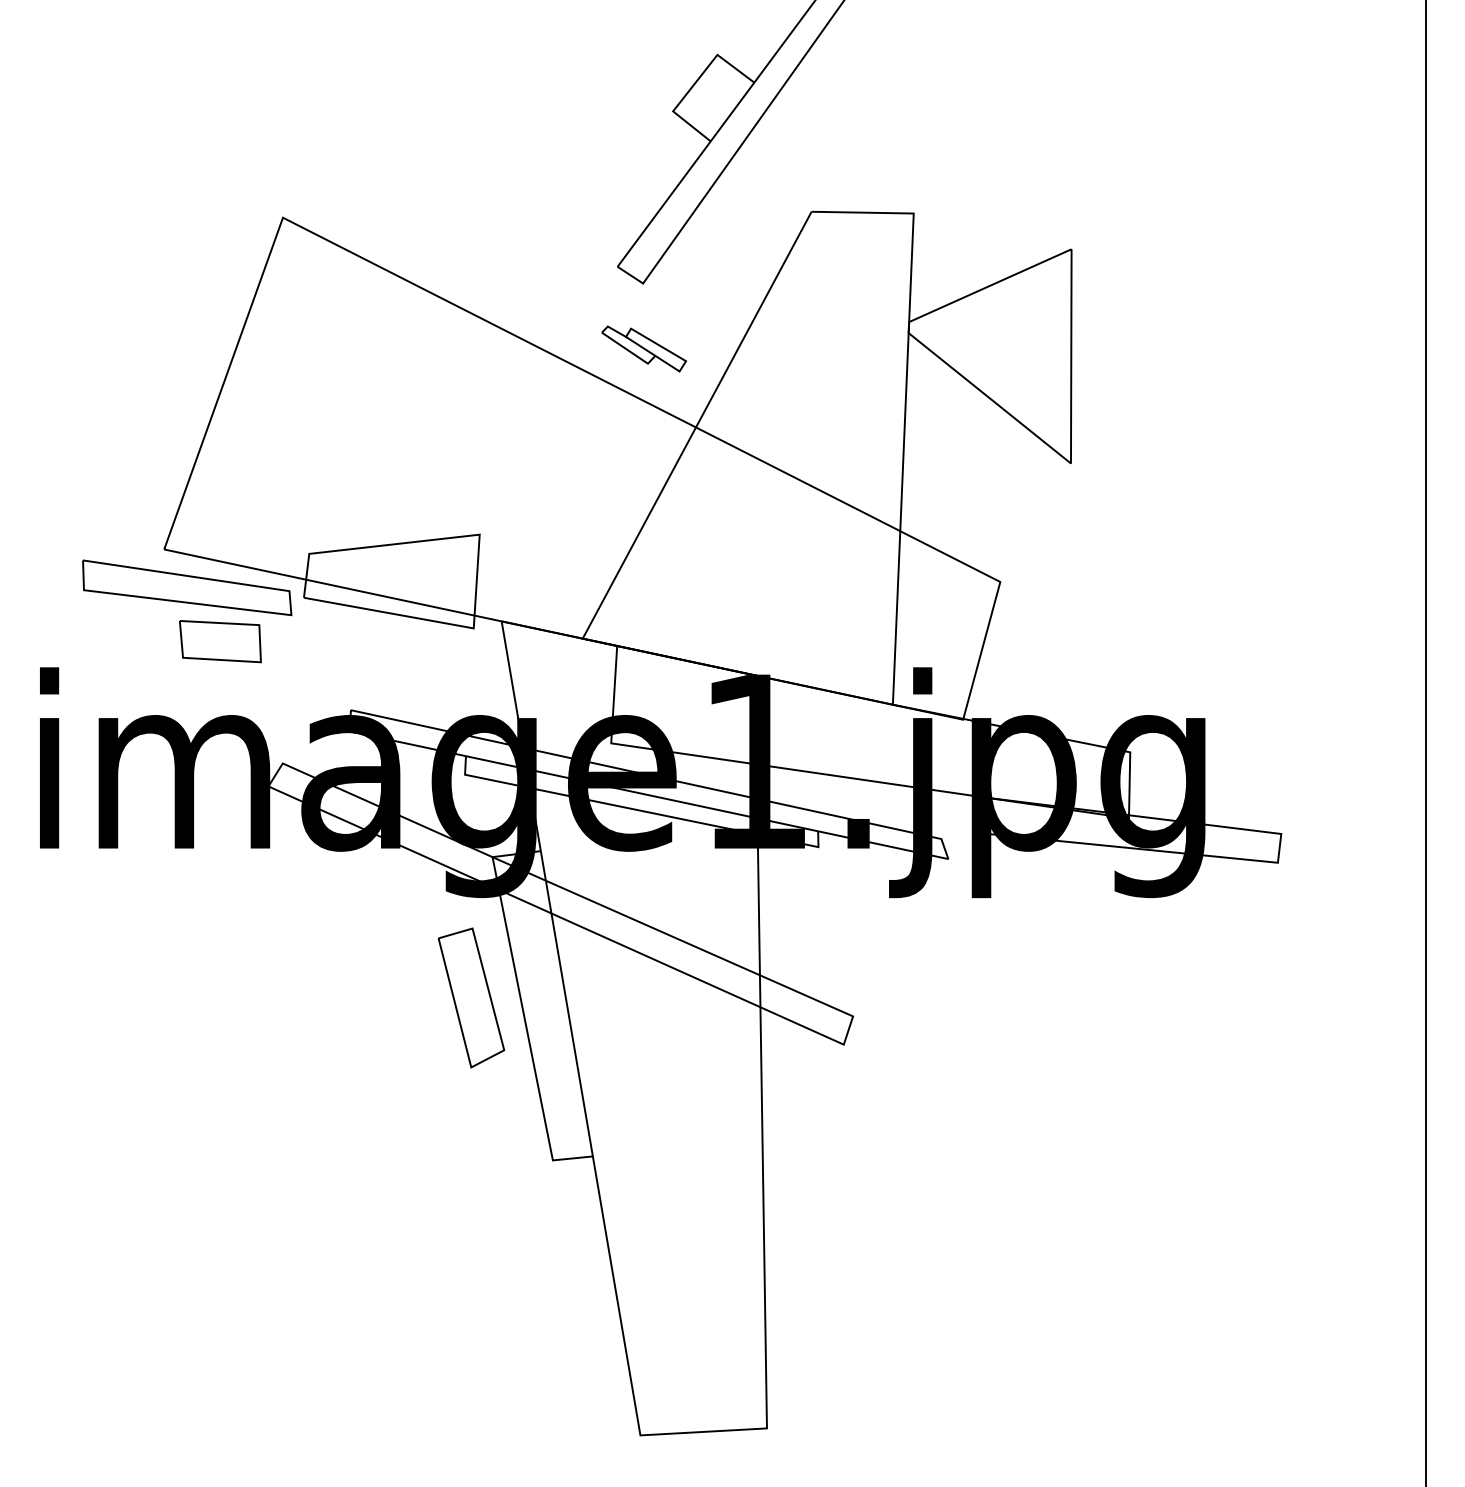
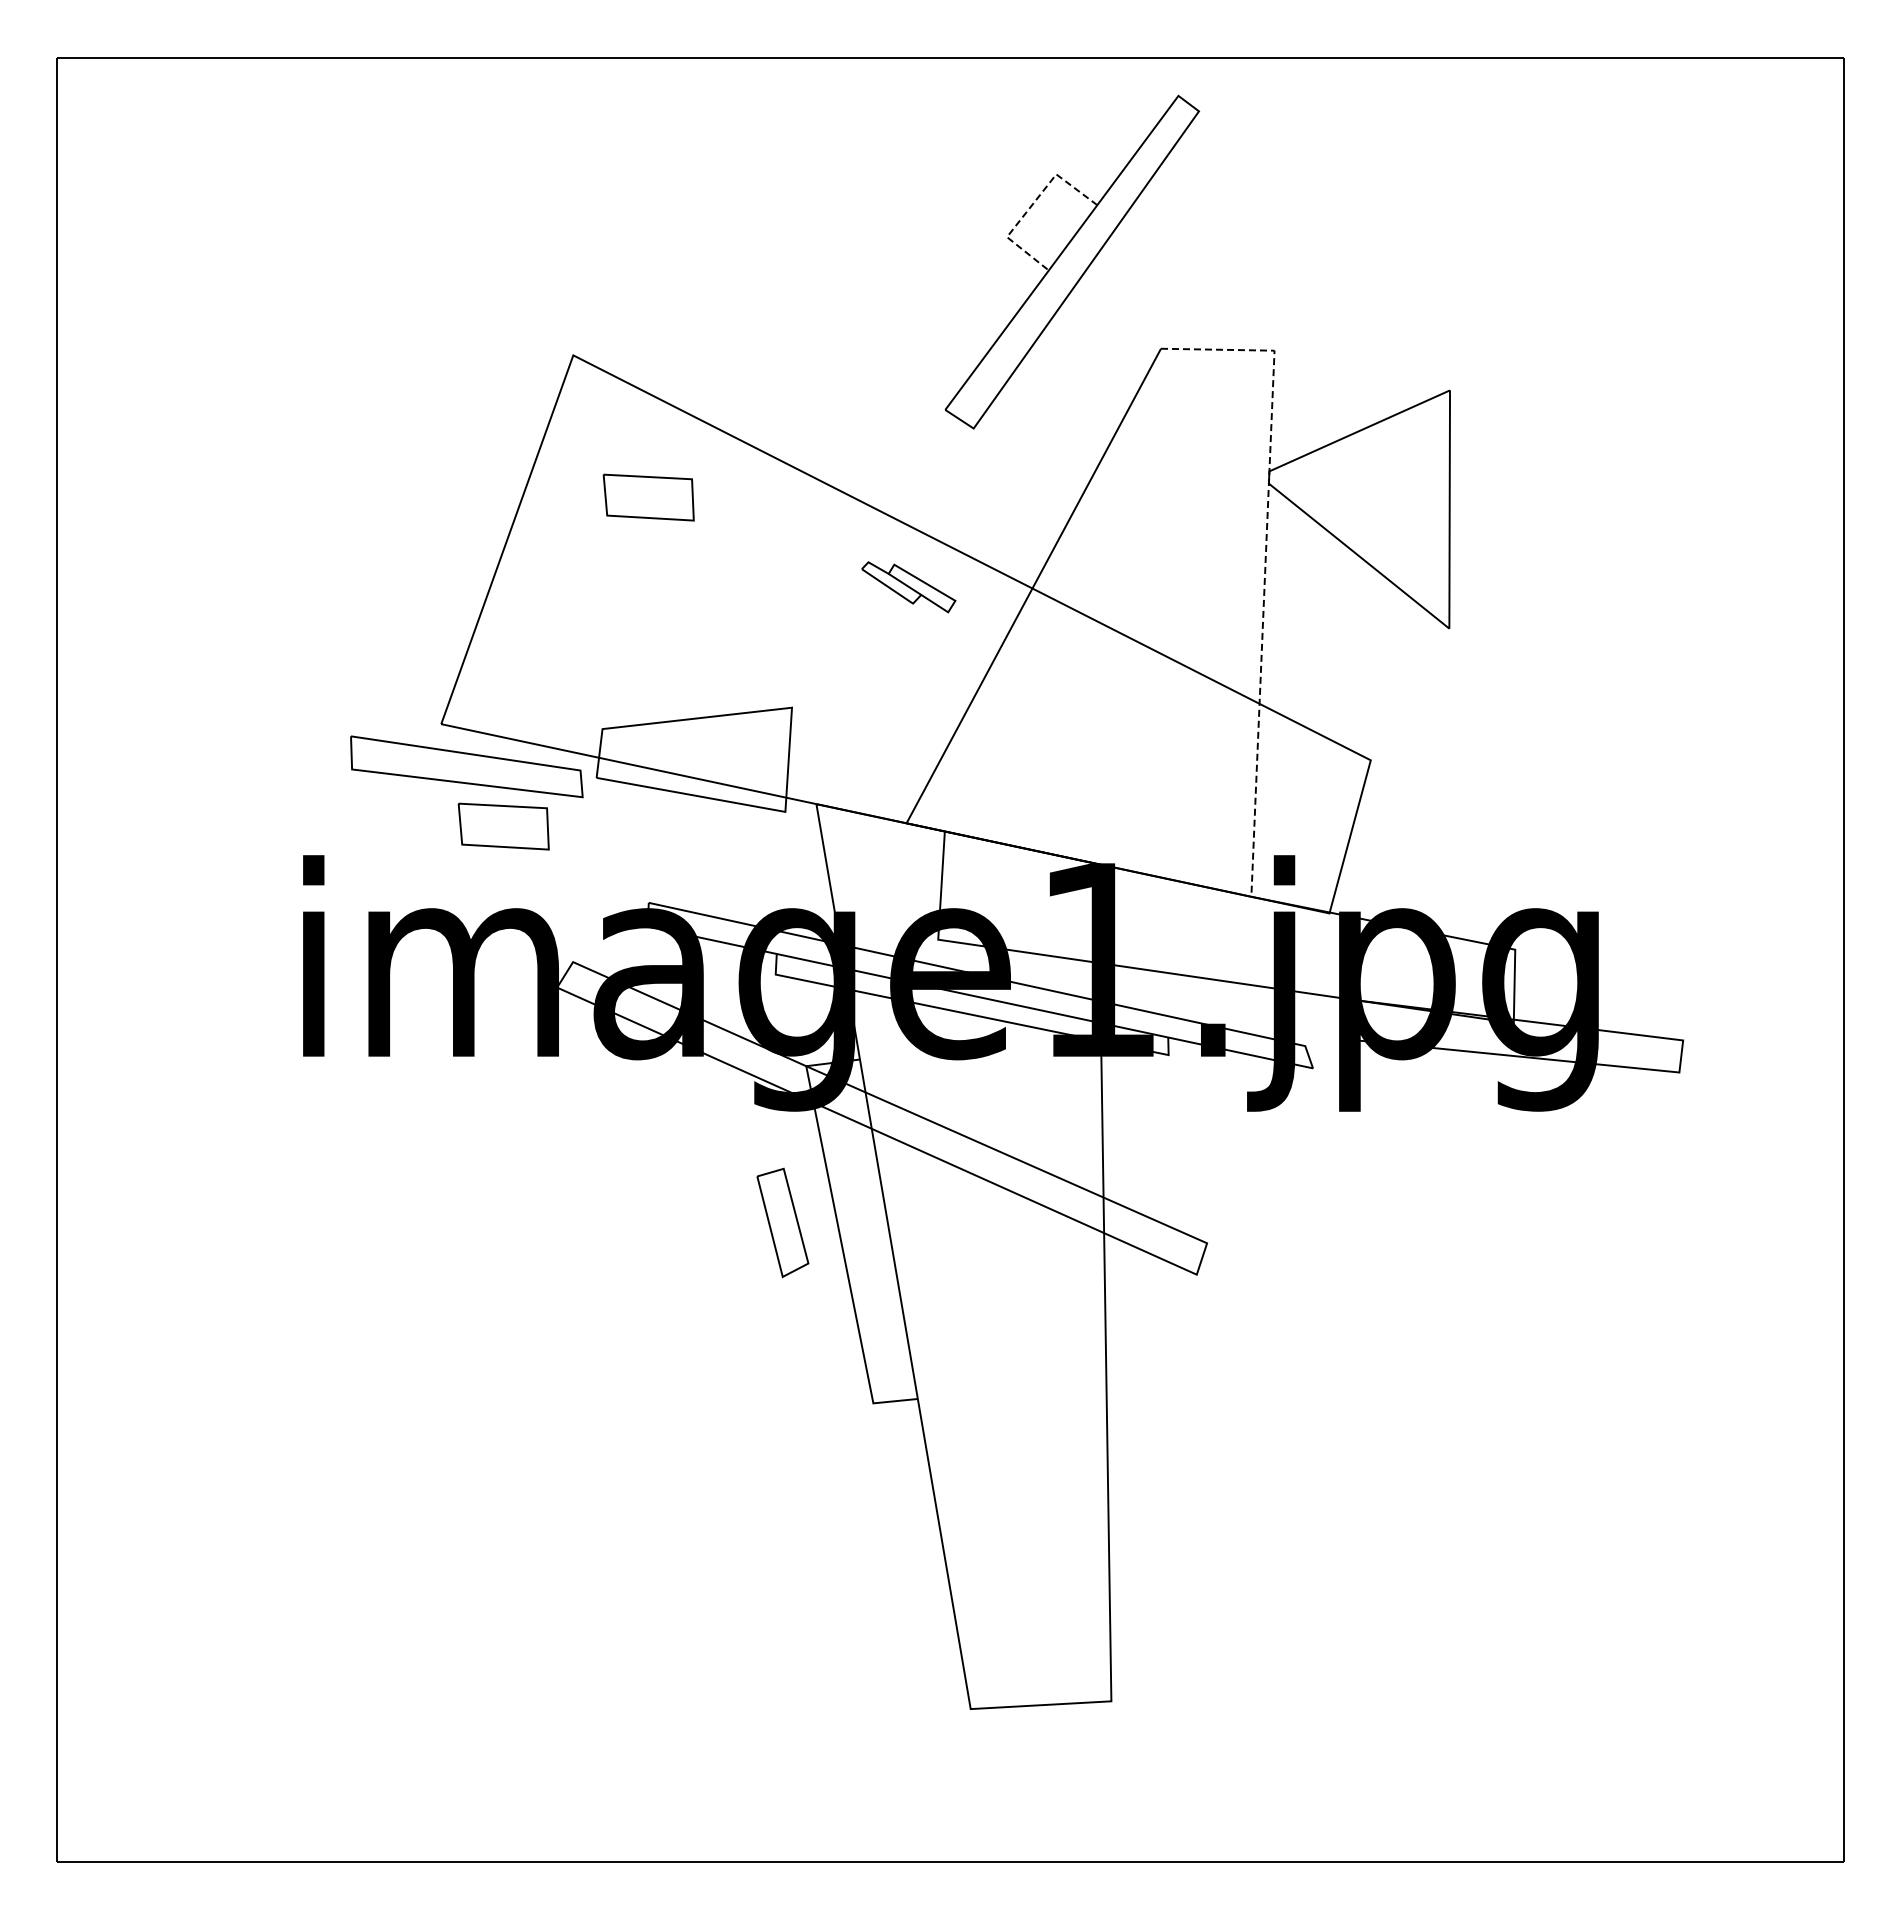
line: (695, 83) -> (1031, 206), solid -> dashed
part: (350, 345) -> (648, 497), added
part: (643, 349) -> (908, 587), moved
line: (905, 407) -> (1265, 566), solid -> dashed
part: (471, 997) -> (782, 1222), size x0.7

